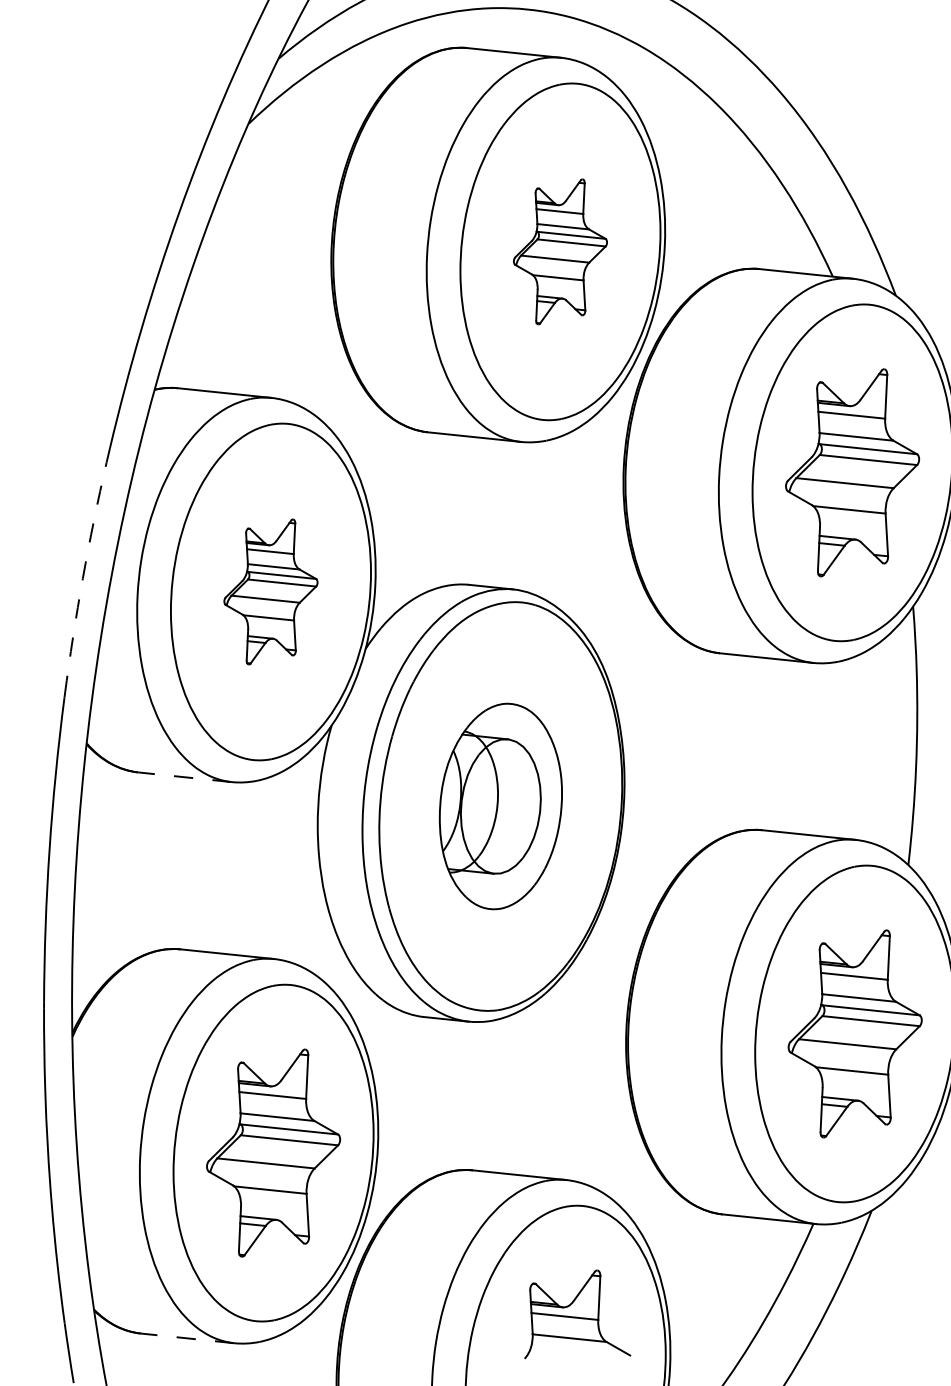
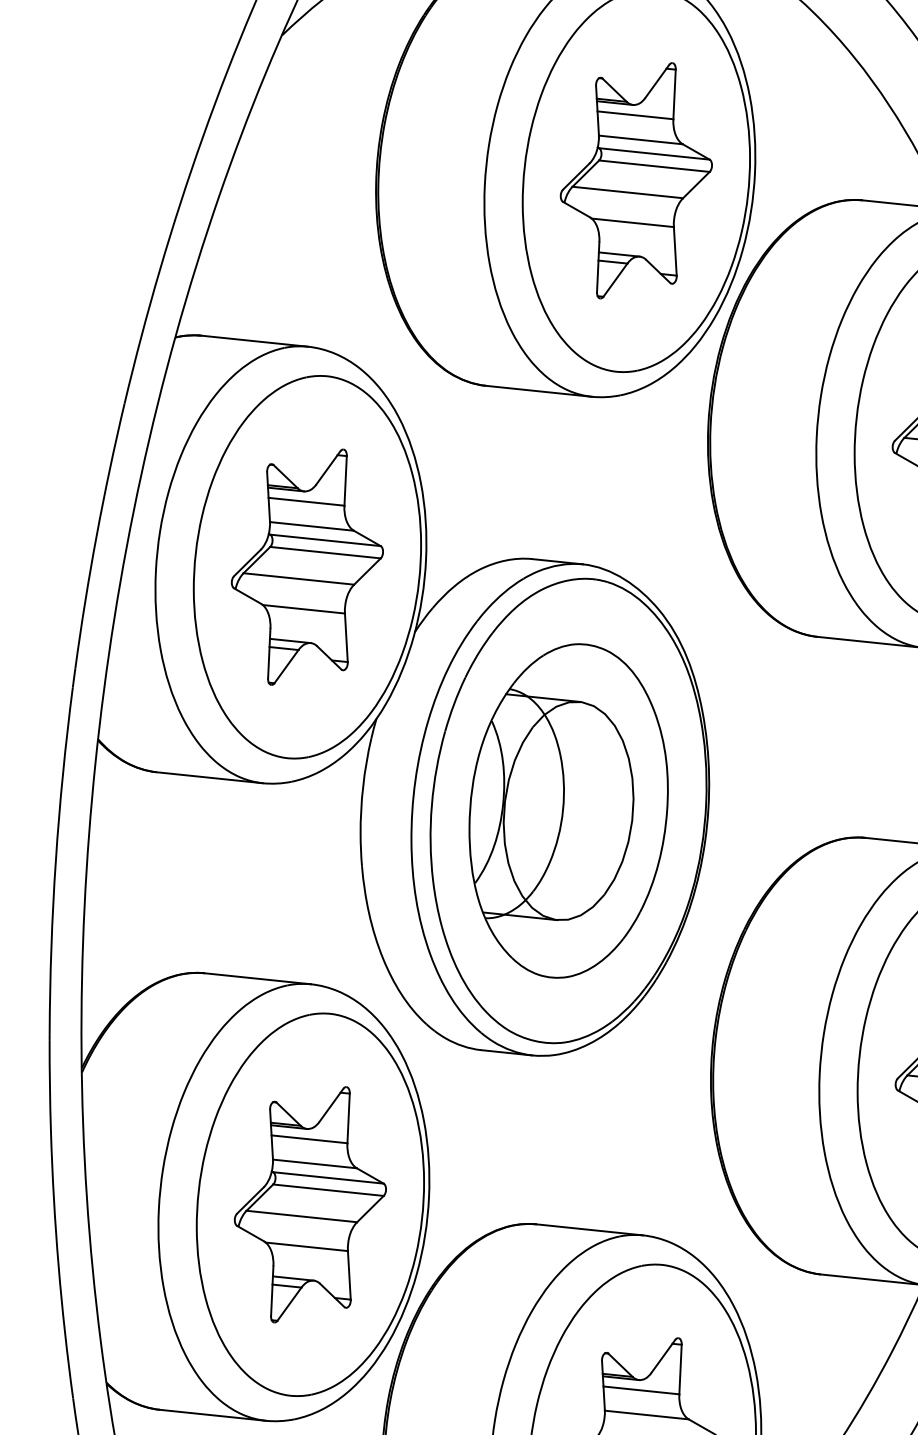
part: (560, 251) -> (636, 180), size x1.43
arc: (85, 563) -> (96, 534), dashed -> solid
part: (270, 591) -> (306, 566), size x1.43
line: (184, 777) -> (209, 778), dashed -> solid
part: (500, 806) -> (568, 810), size x1.43
line: (187, 1338) -> (212, 1415), dashed -> solid

